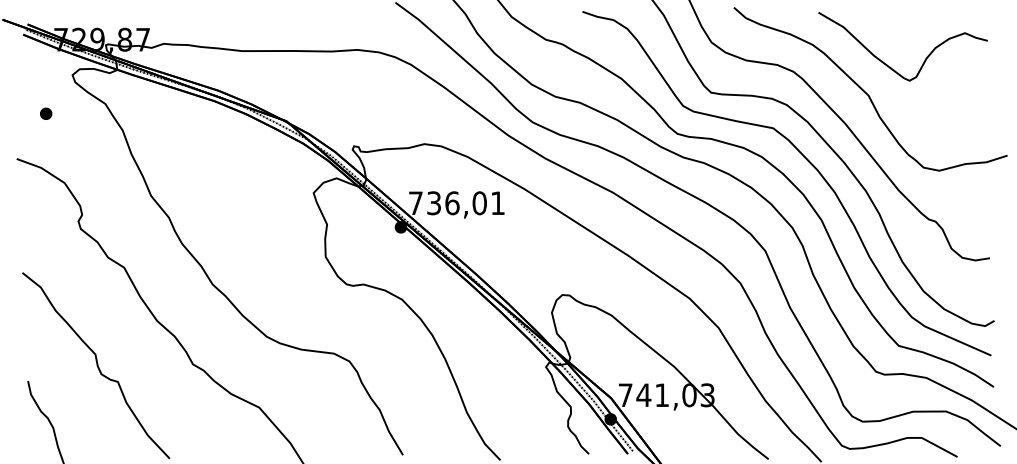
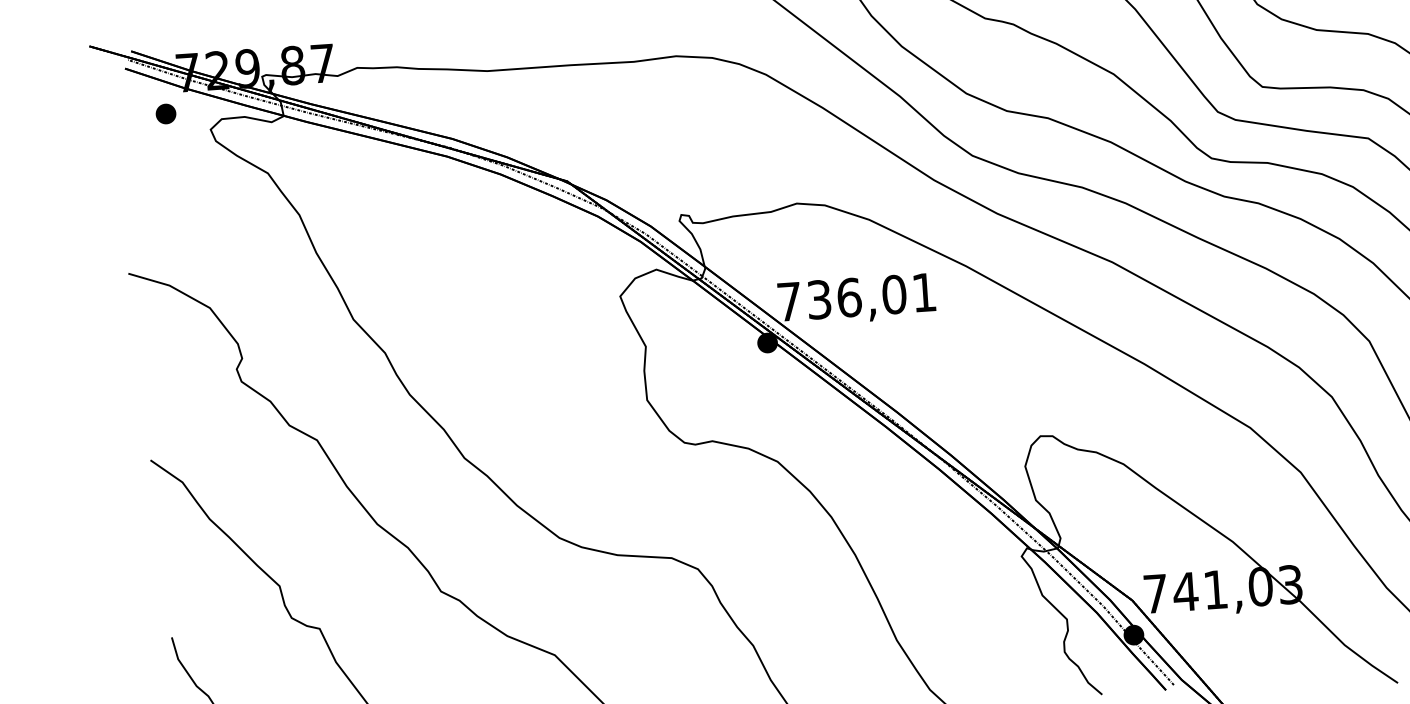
part: (46, 113) -> (166, 113), moved

